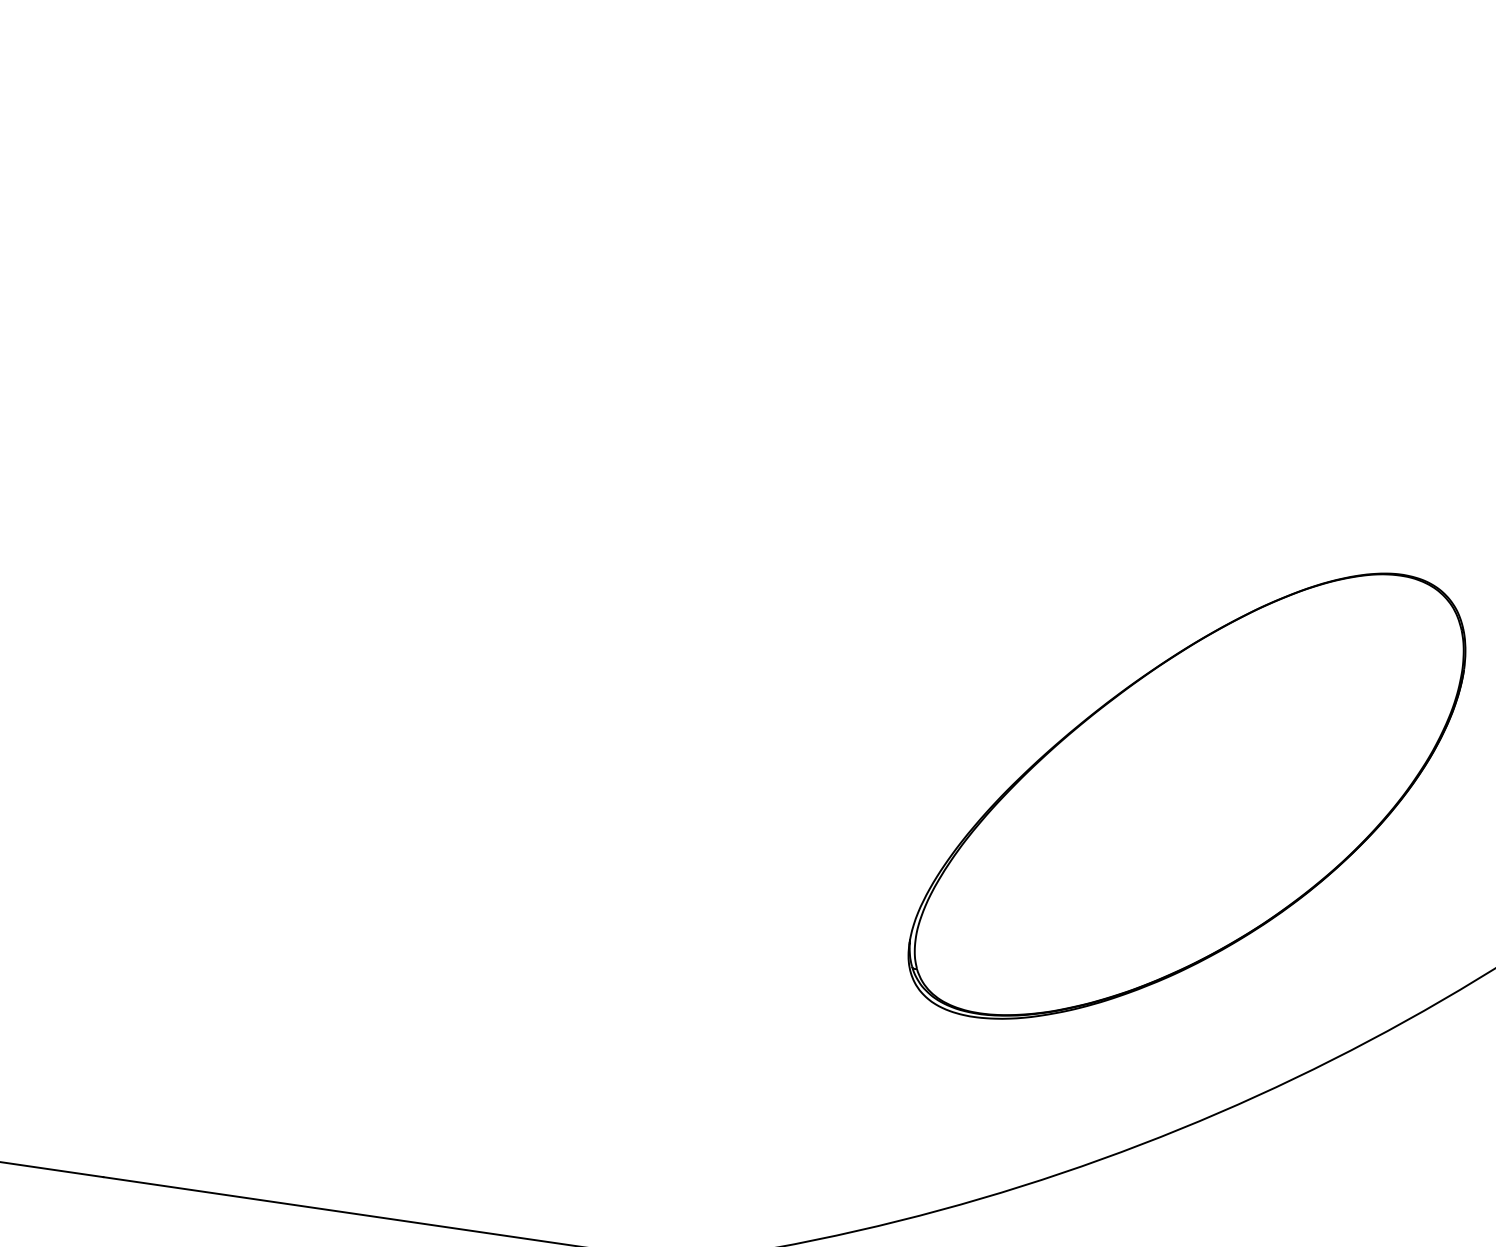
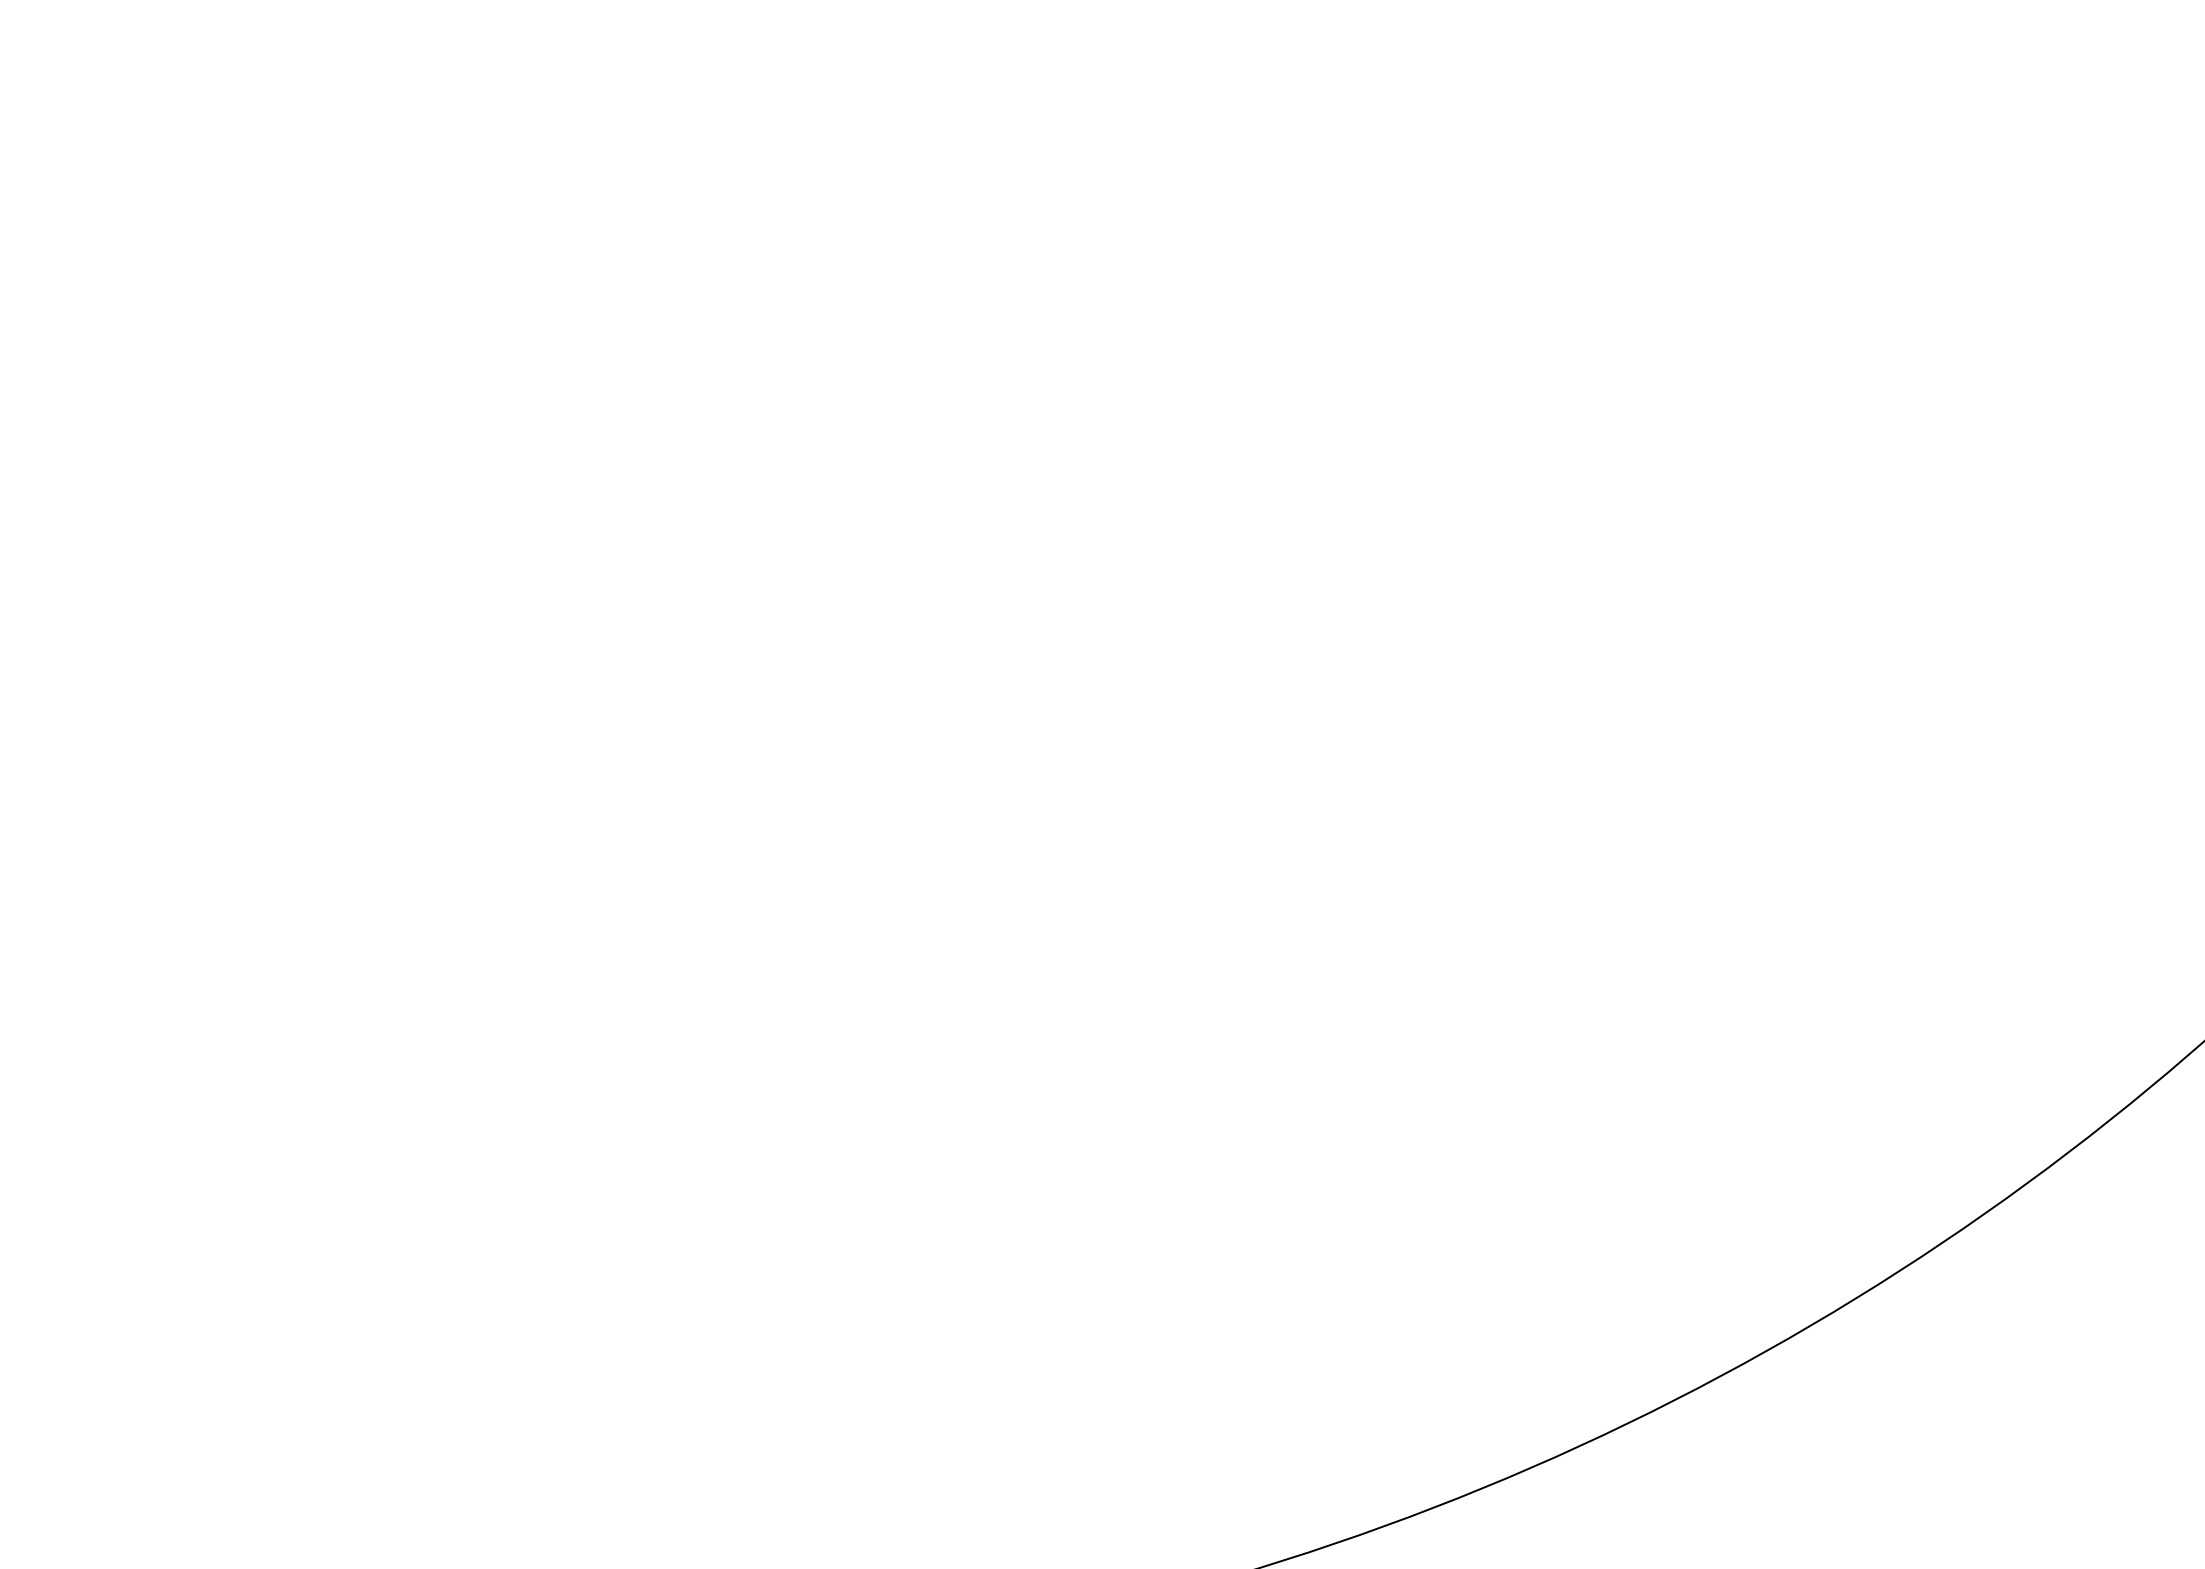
part: (1188, 795) -> (1761, 915), removed

